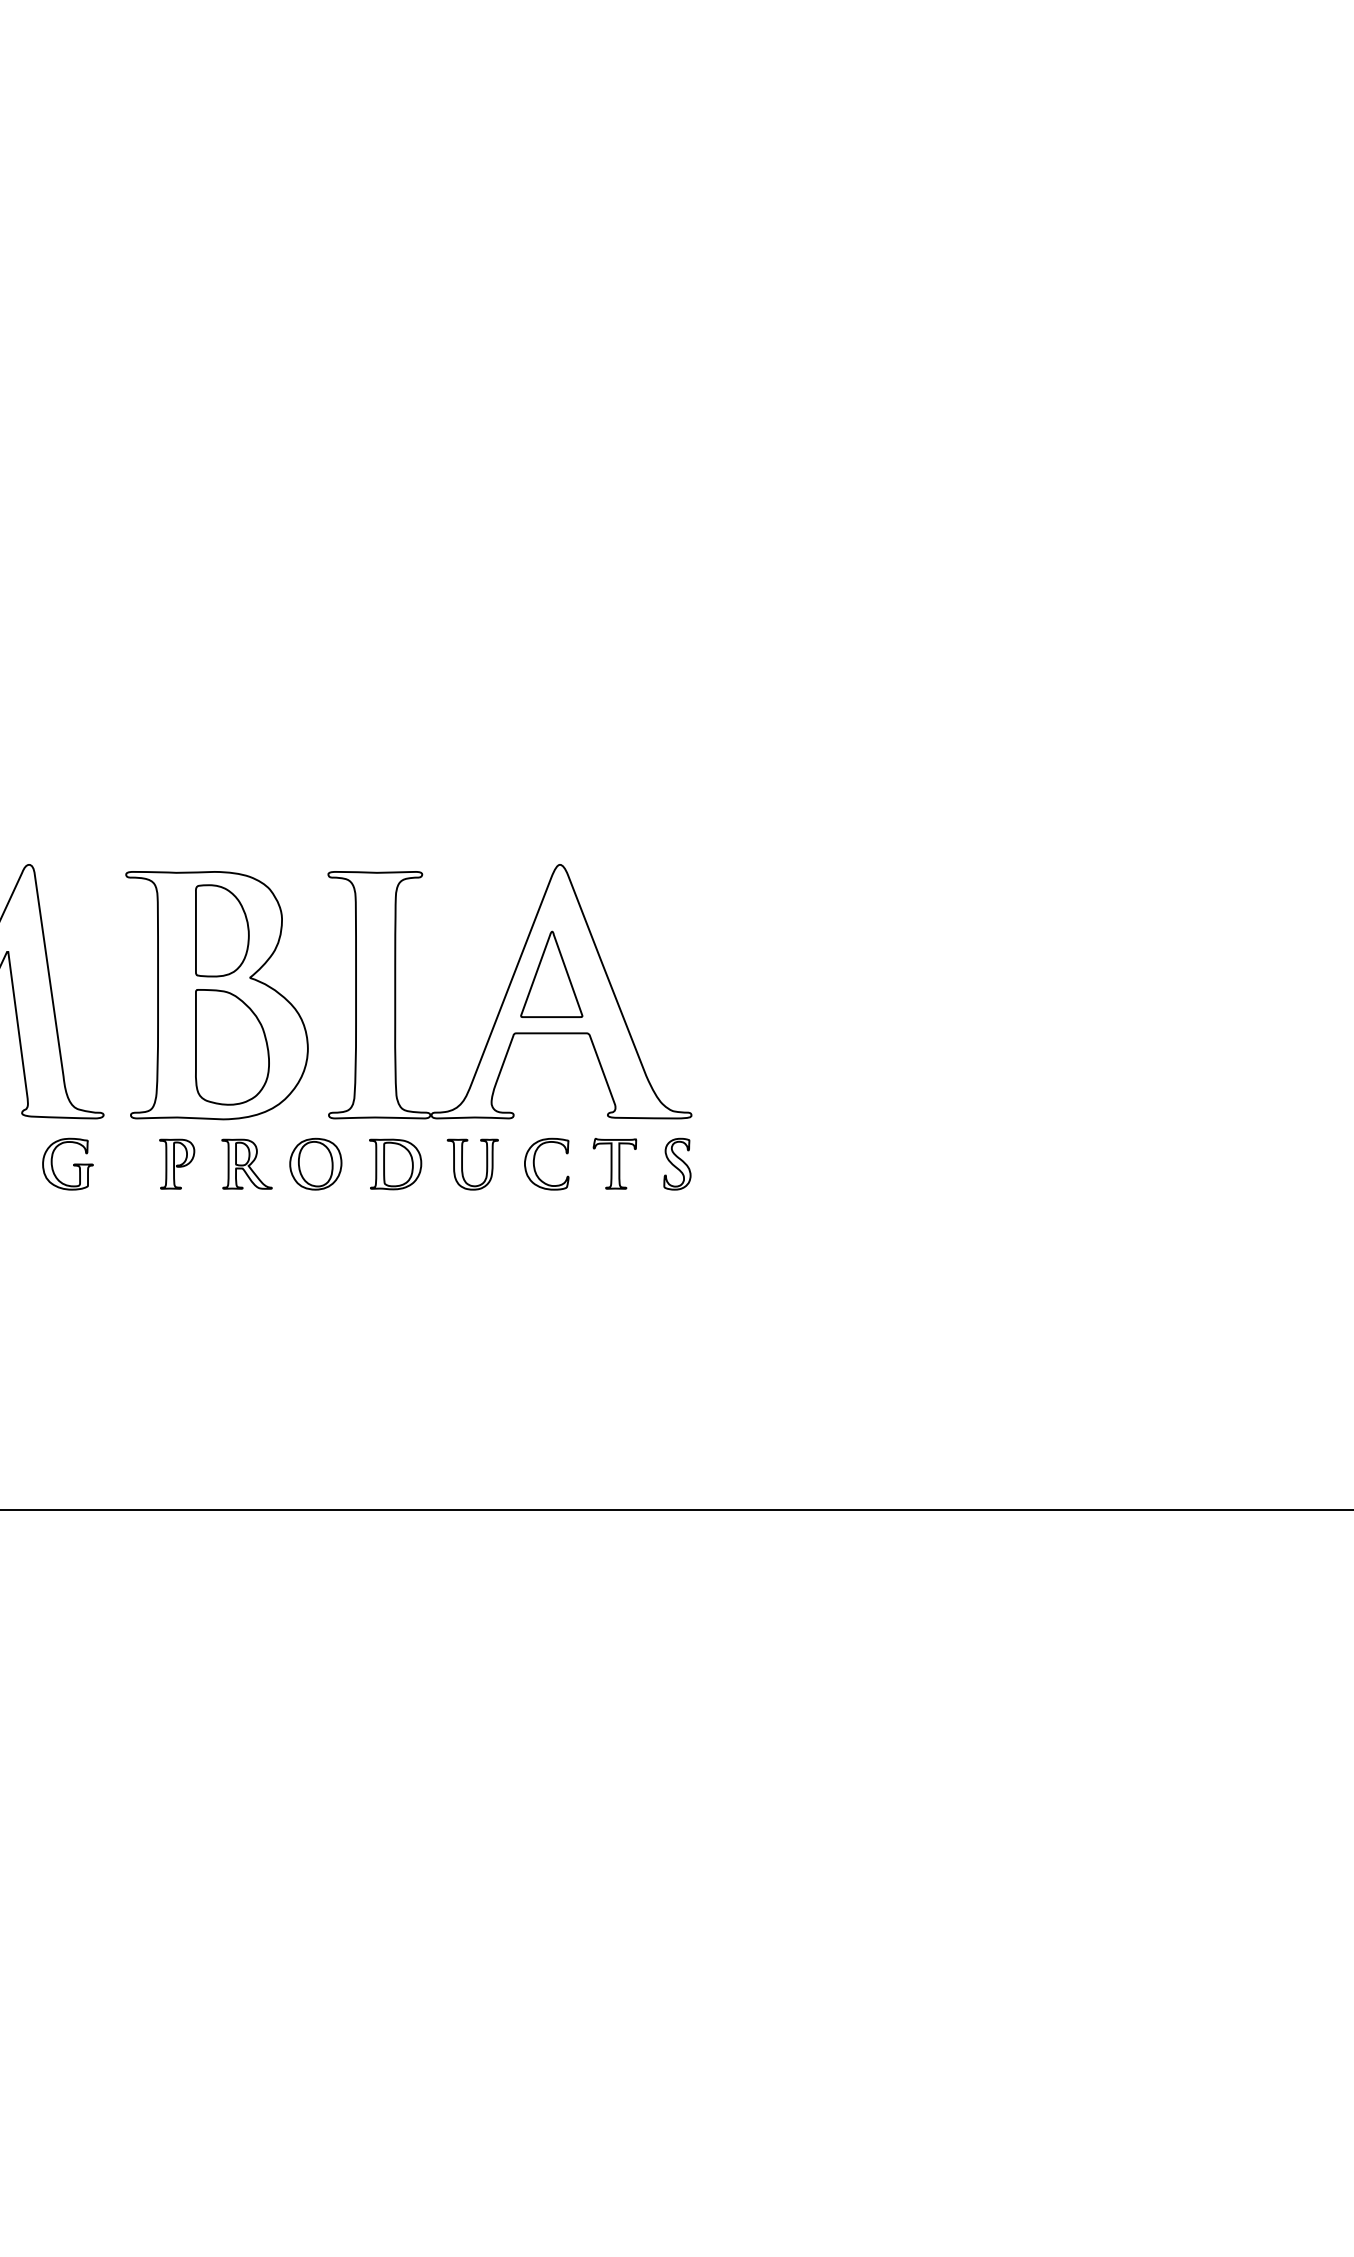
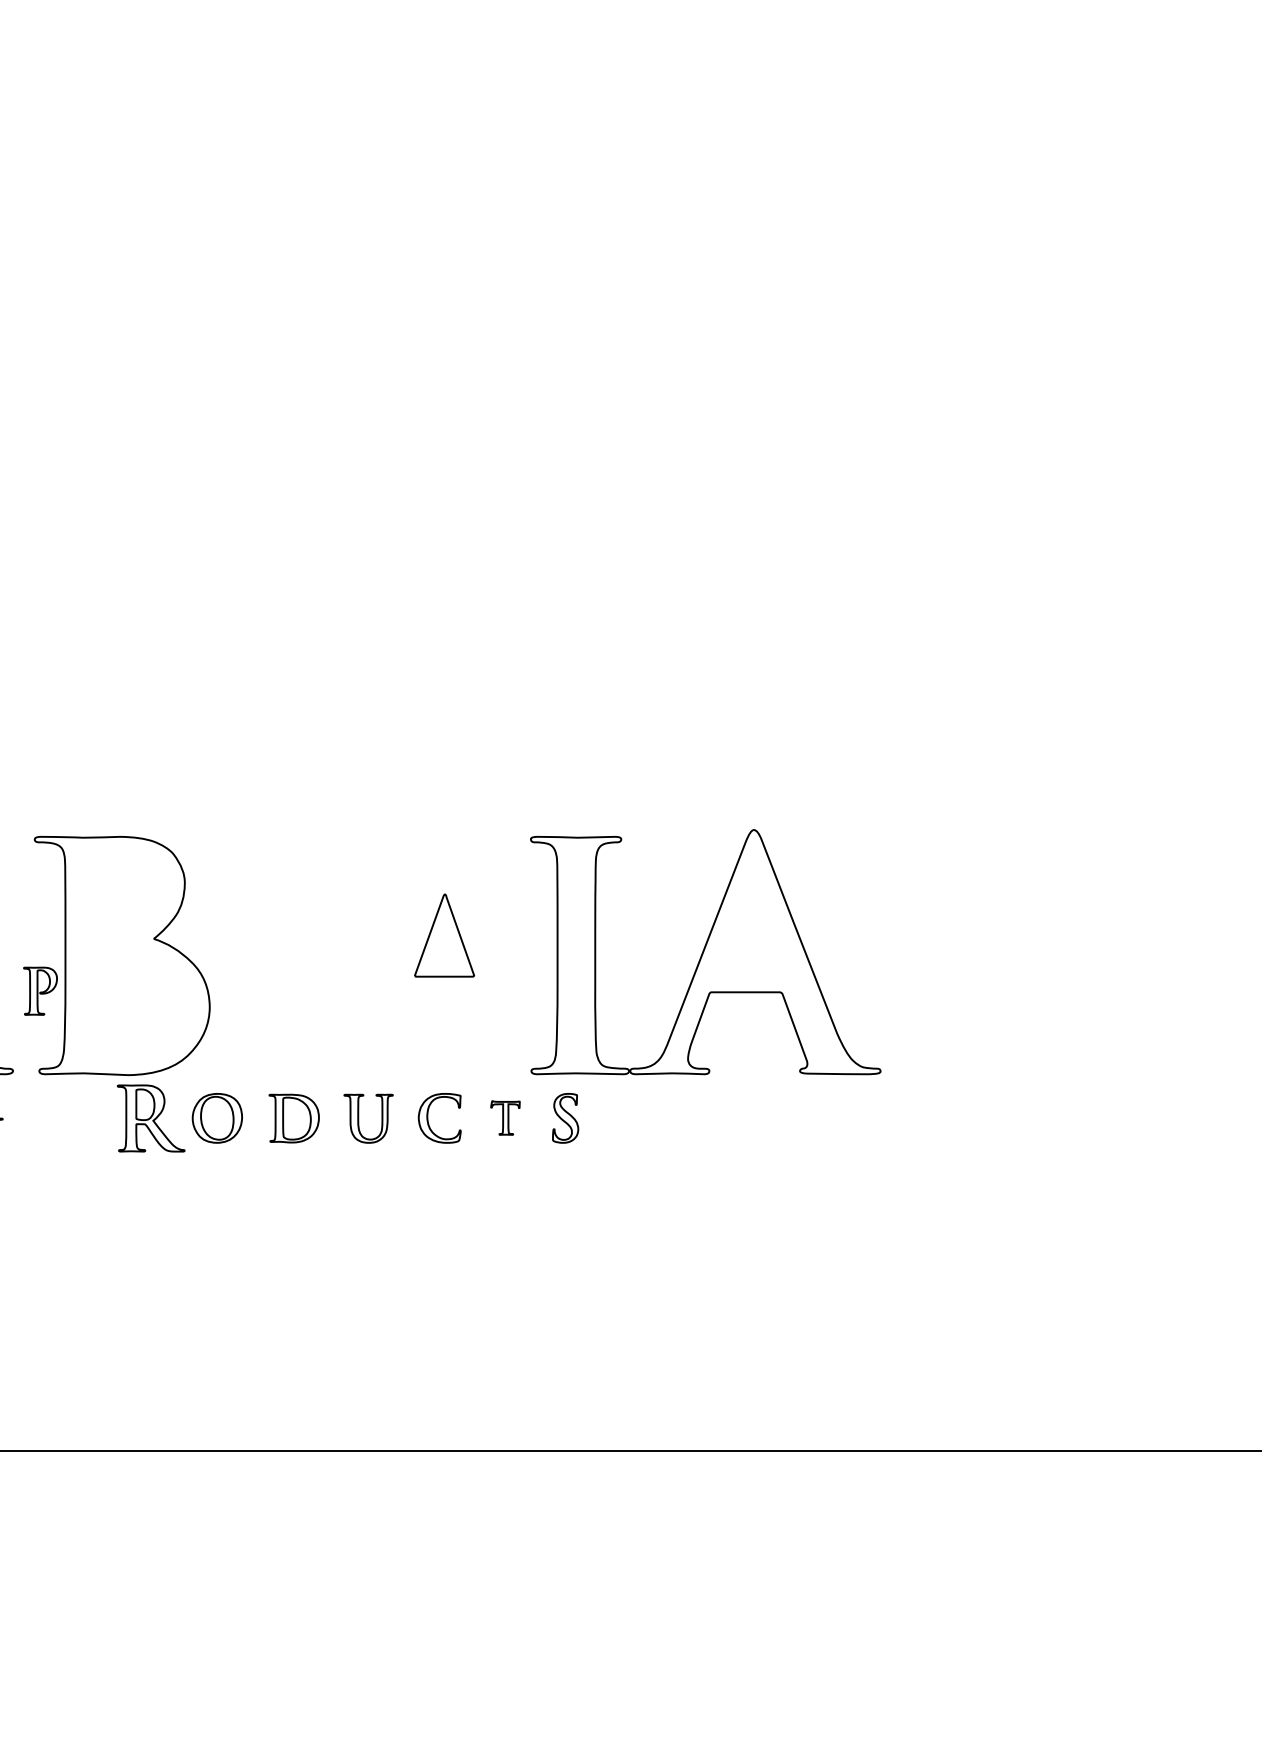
part: (222, 930) -> (127, 893), removed
part: (509, 991) -> (705, 952), moved
part: (232, 1047) -> (137, 1005), removed
part: (177, 1163) -> (40, 990), moved
part: (246, 1163) -> (150, 1117), size x1.4
part: (614, 1163) -> (505, 1117), size x0.7

